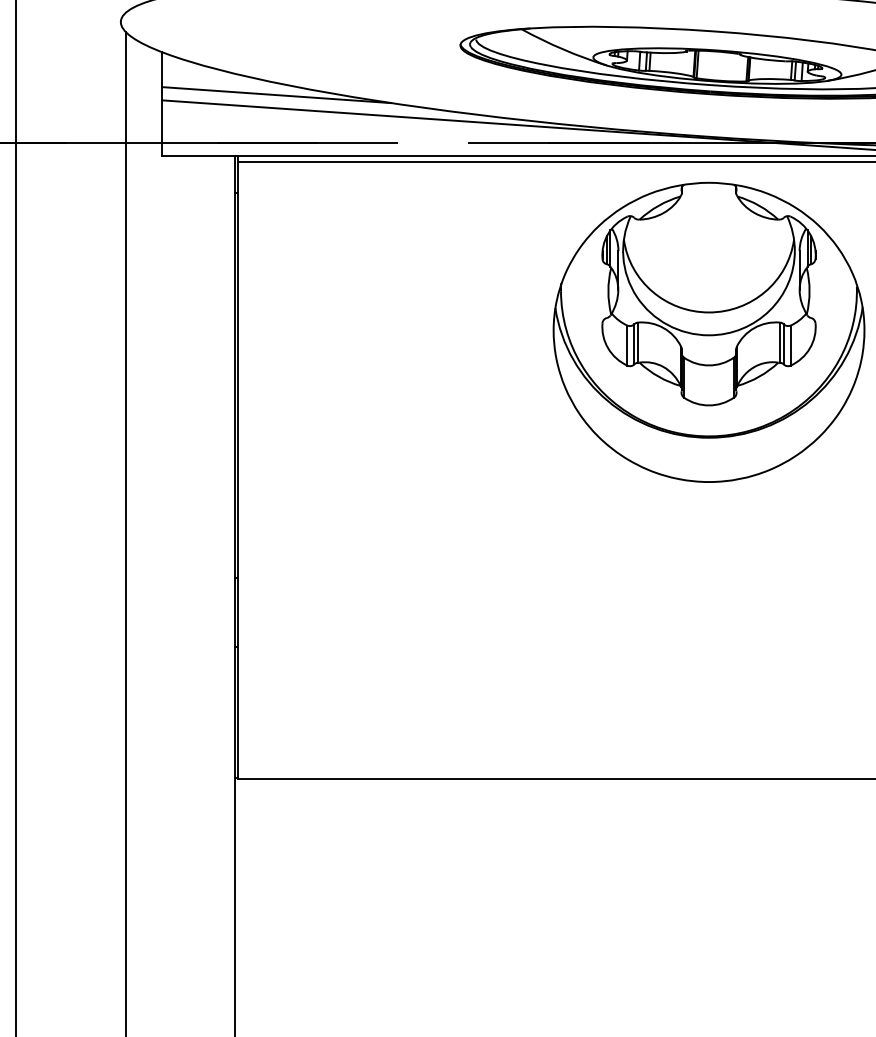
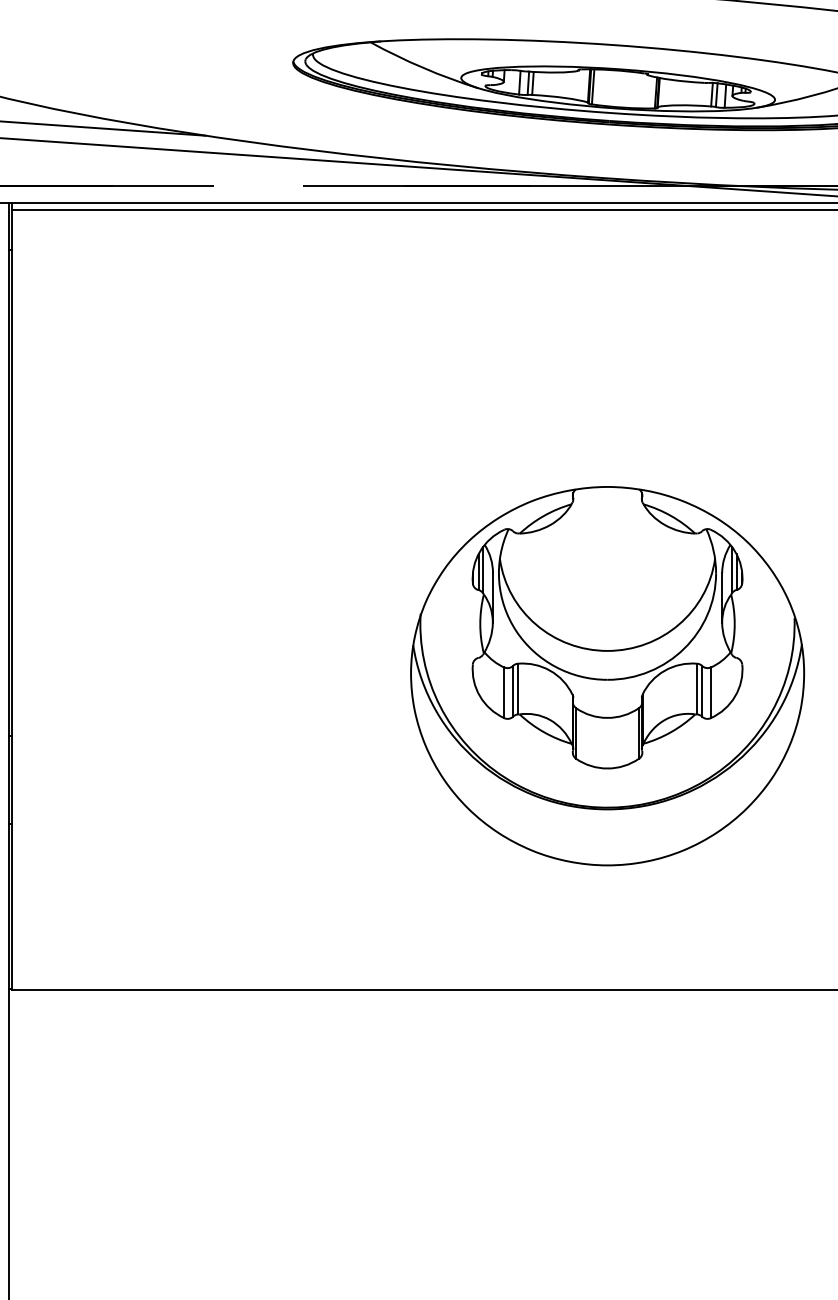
part: (708, 331) -> (606, 675), moved

